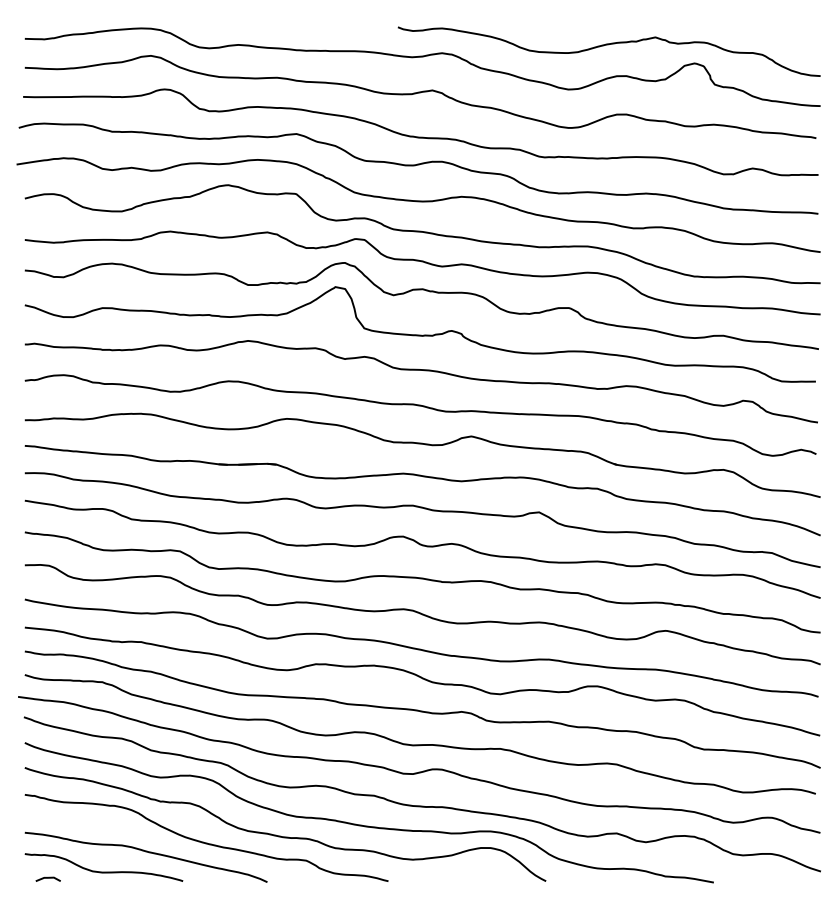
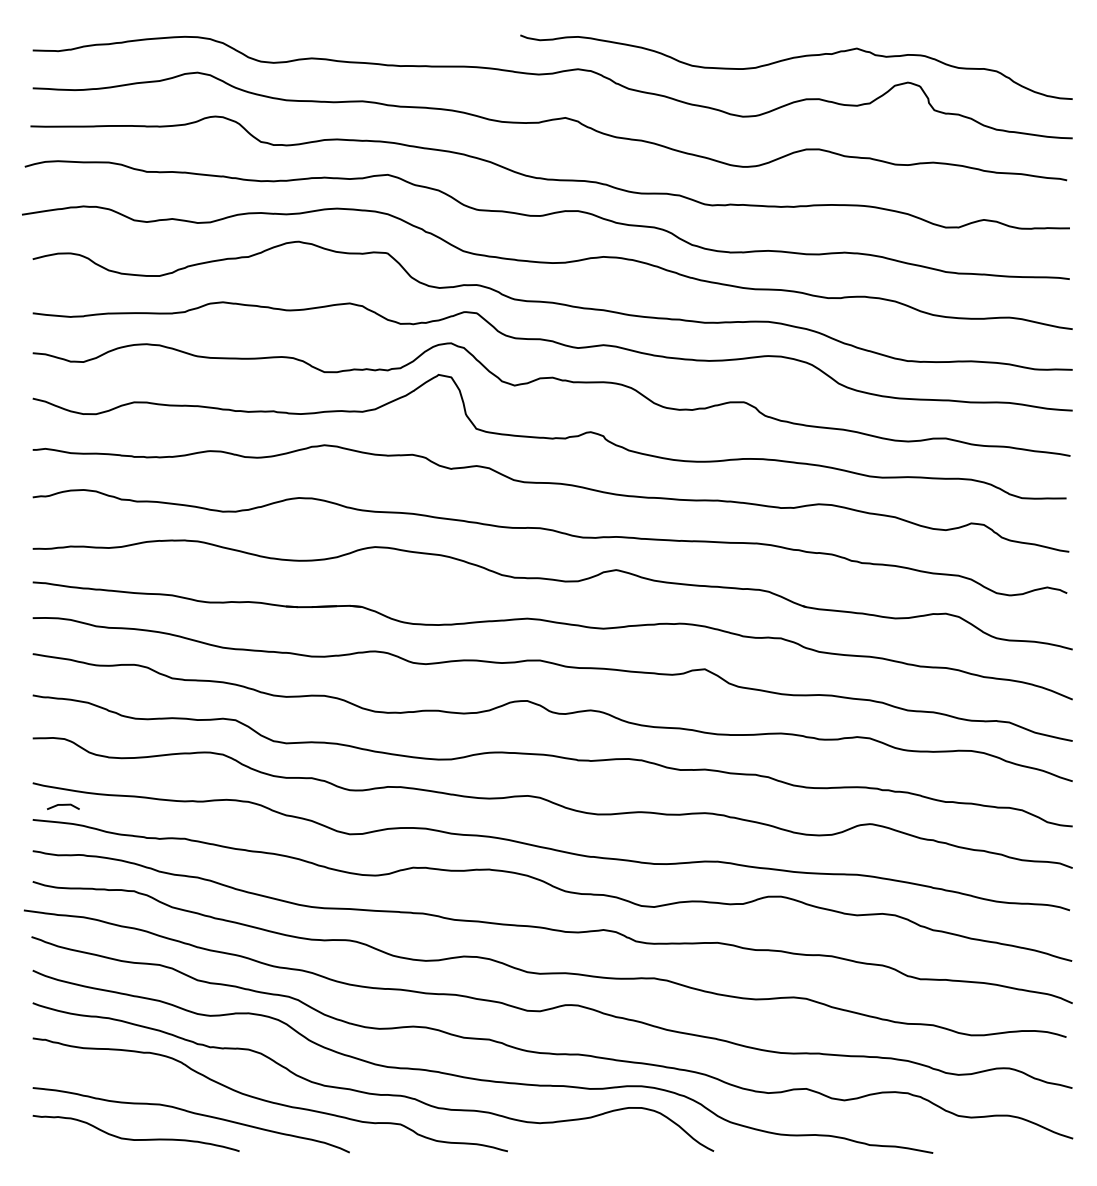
line: (48, 878) -> (63, 805), moved

